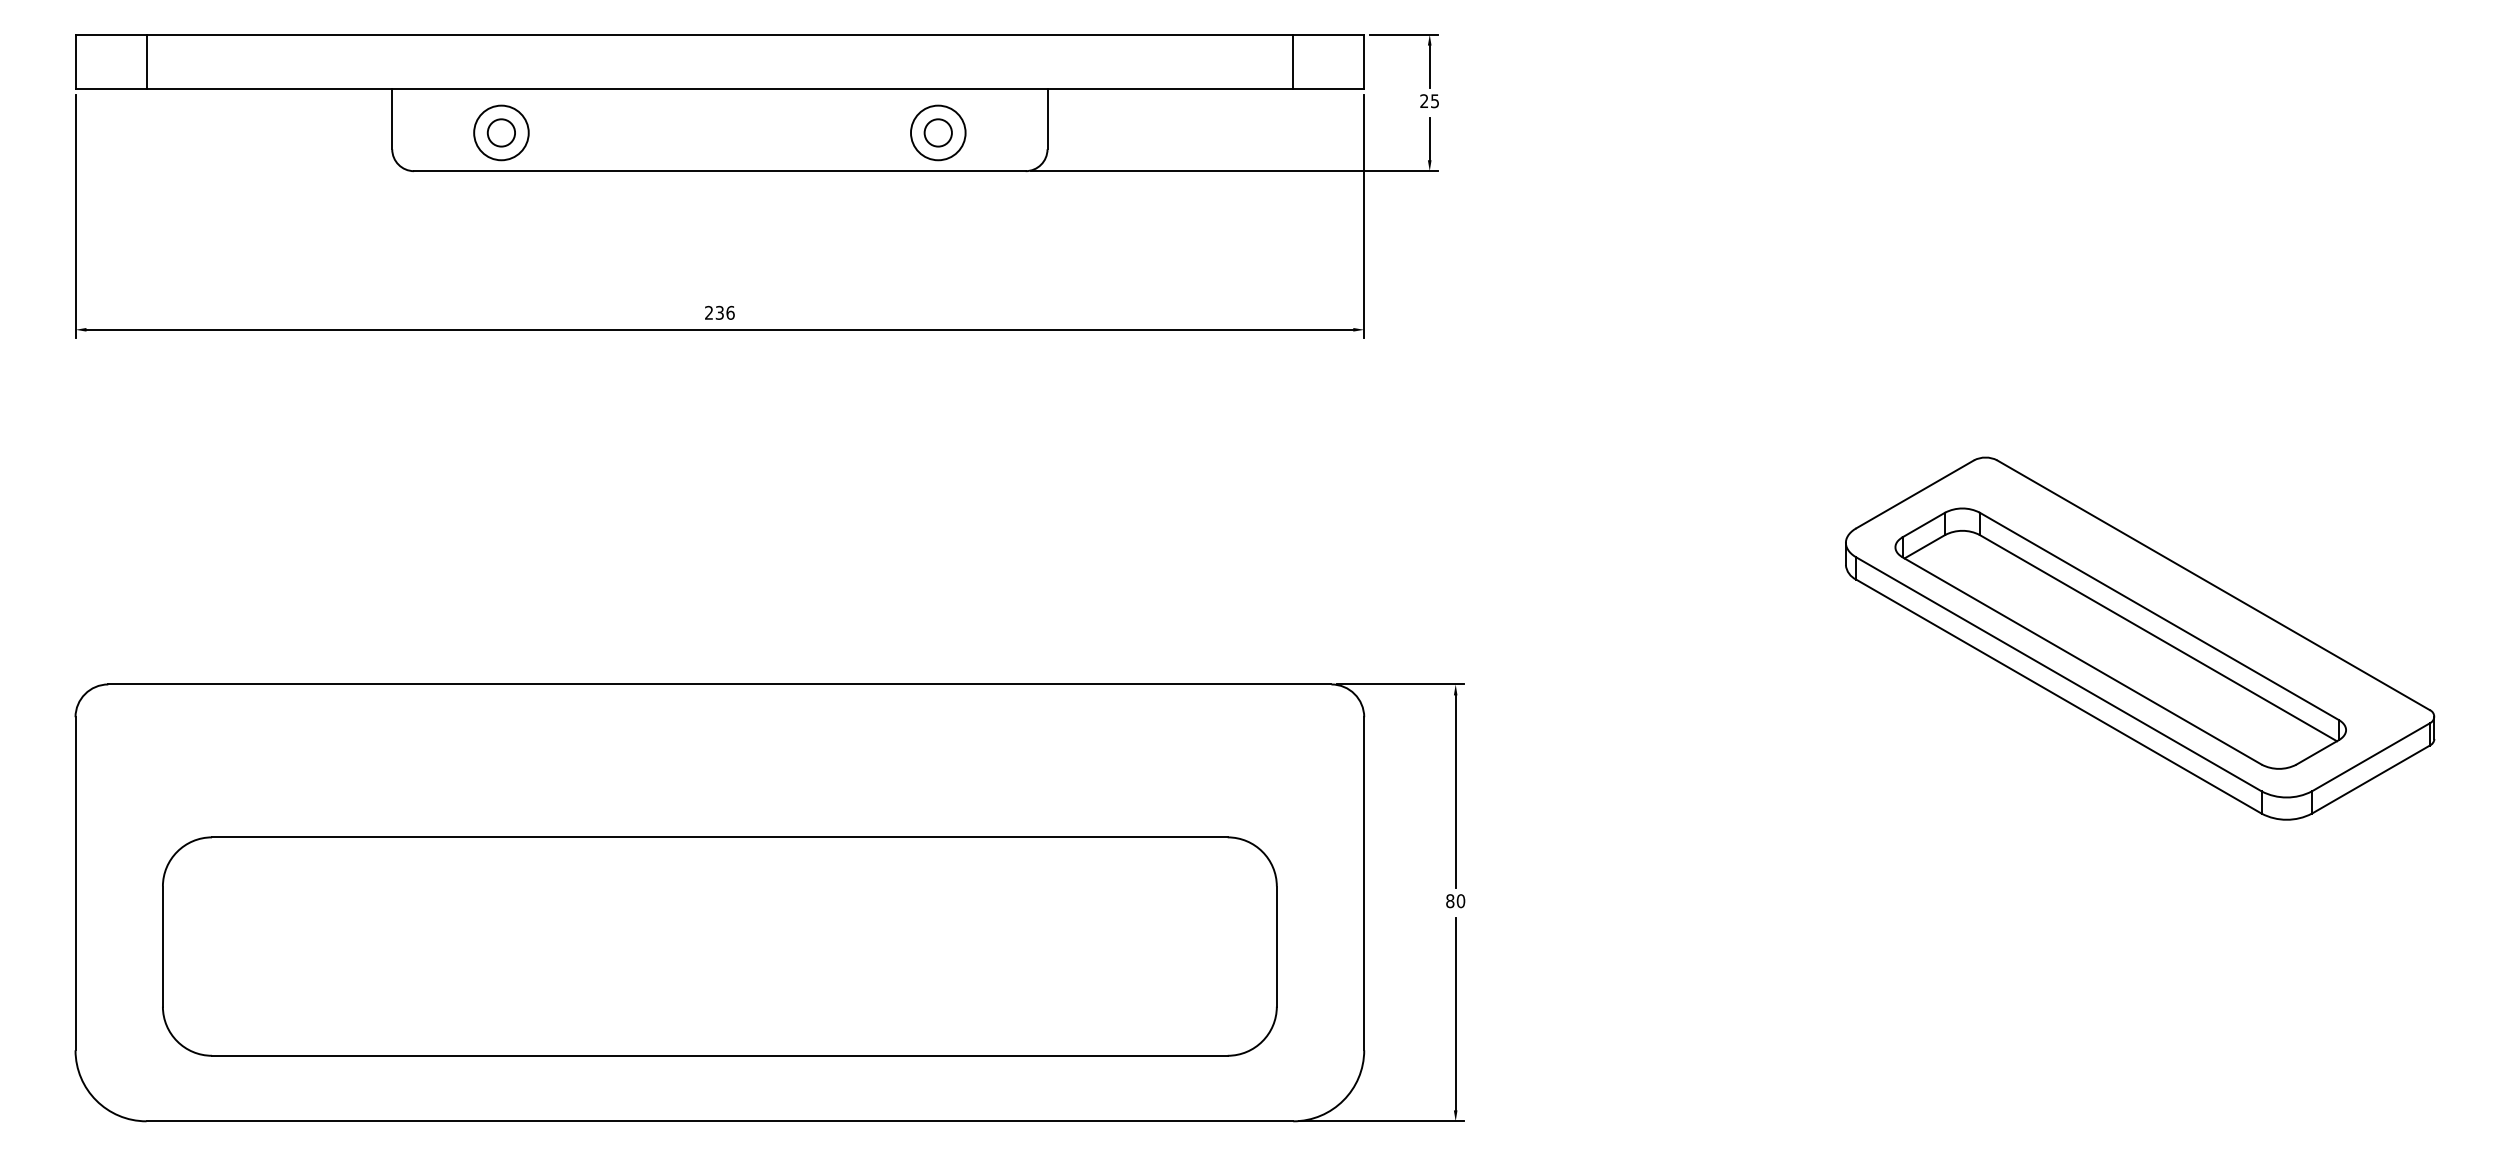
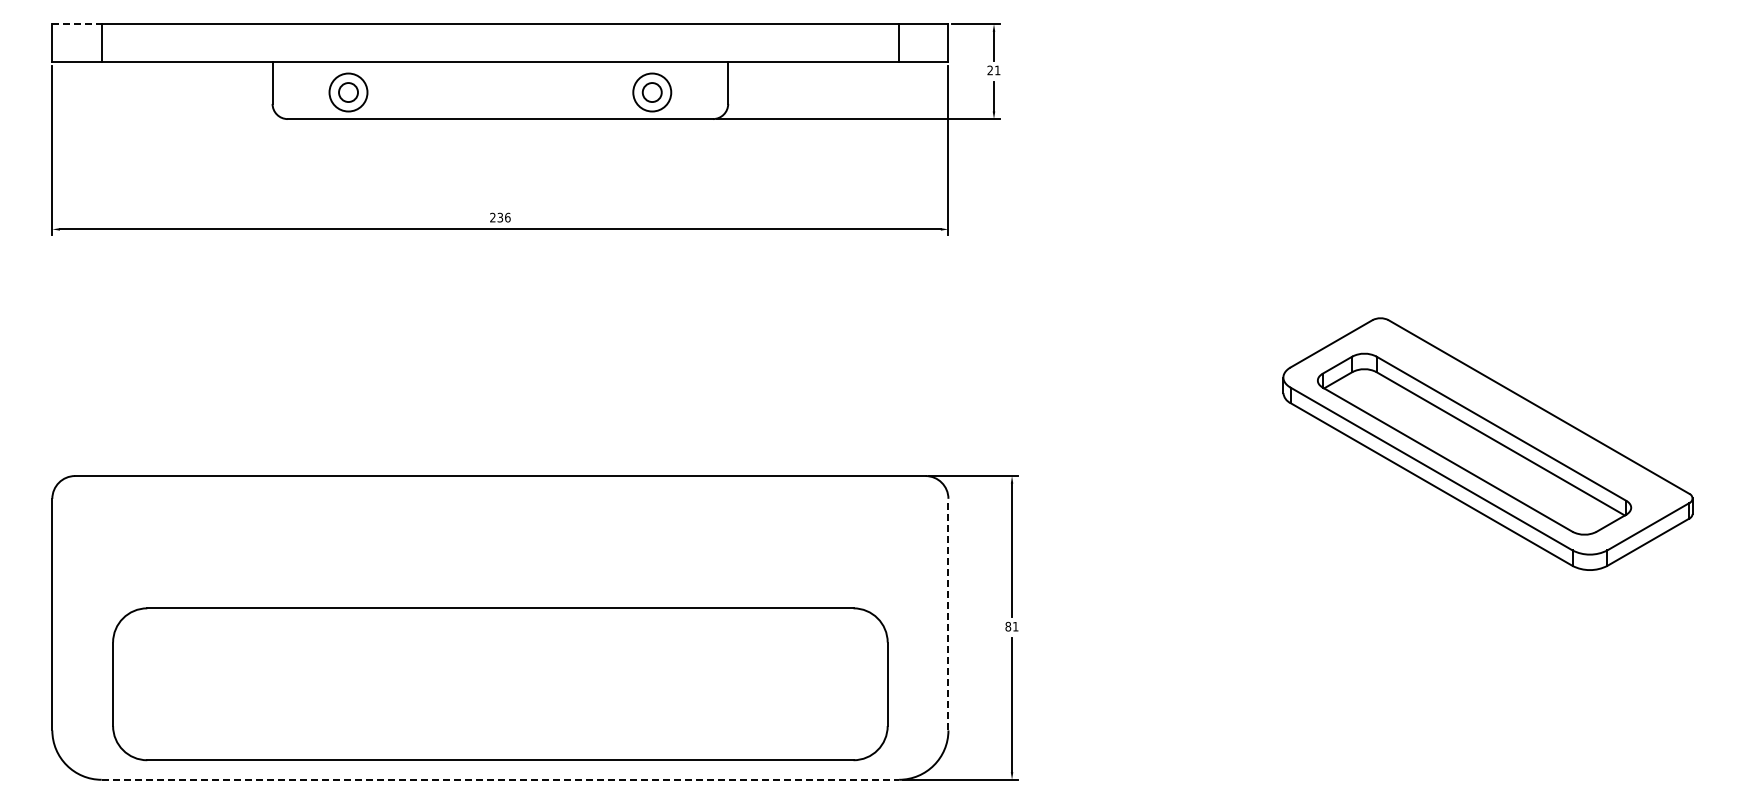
line: (111, 35) -> (77, 24), solid -> dashed
text: (1434, 101) -> (997, 70), 25 -> 21
line: (1364, 883) -> (948, 614), solid -> dashed
text: (1460, 900) -> (1015, 626), 80 -> 81
part: (720, 946) -> (500, 684), moved
line: (720, 1120) -> (500, 779), solid -> dashed

